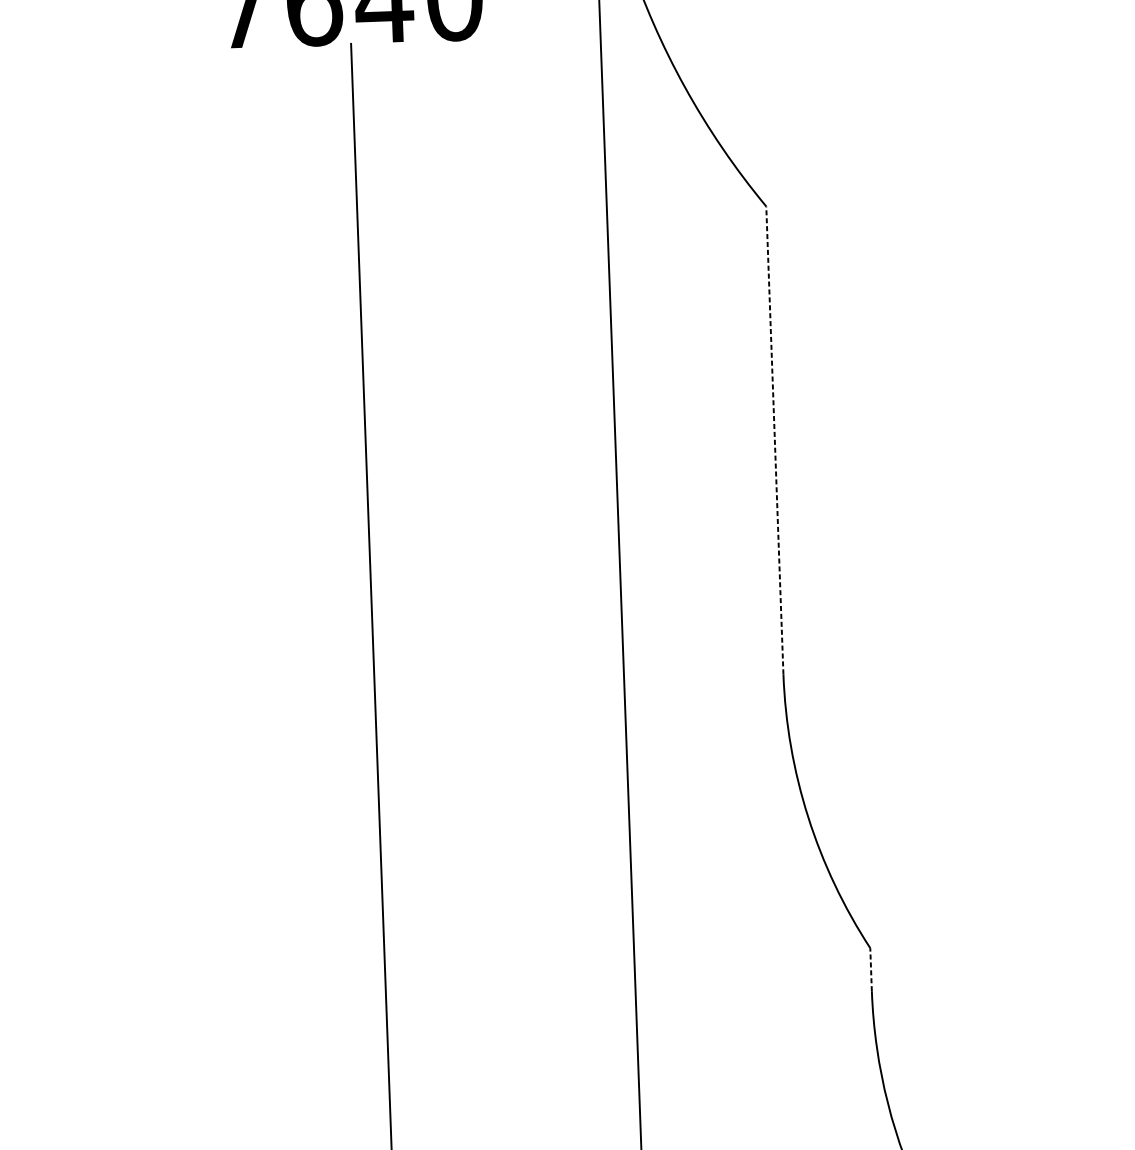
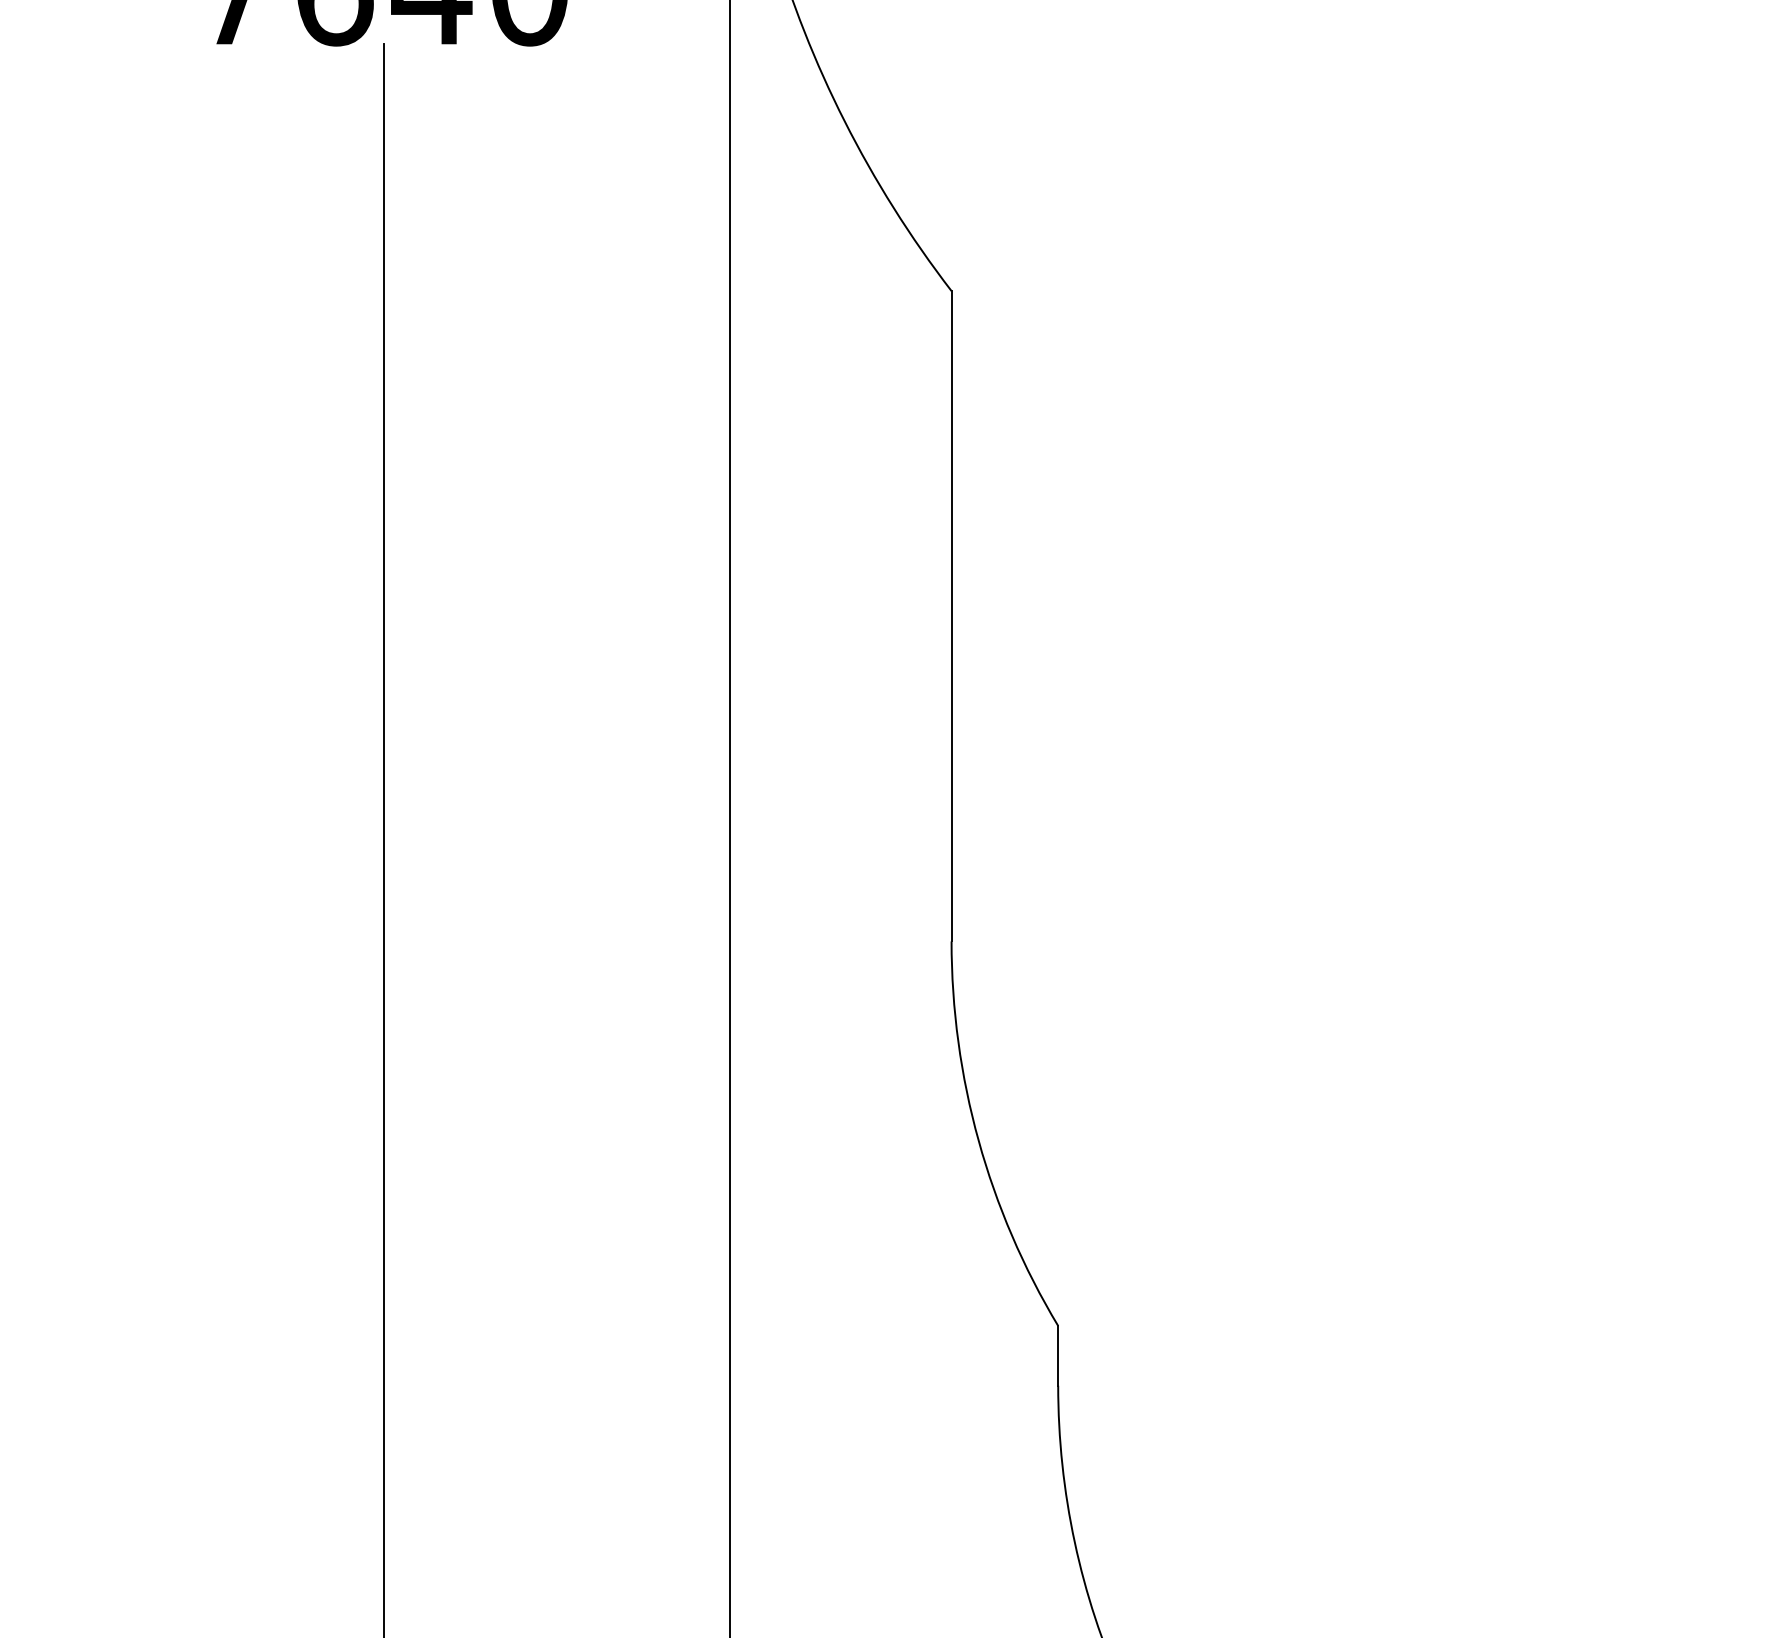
line: (774, 439) -> (951, 615), dashed -> solid
line: (871, 969) -> (1058, 1355), dashed -> solid

